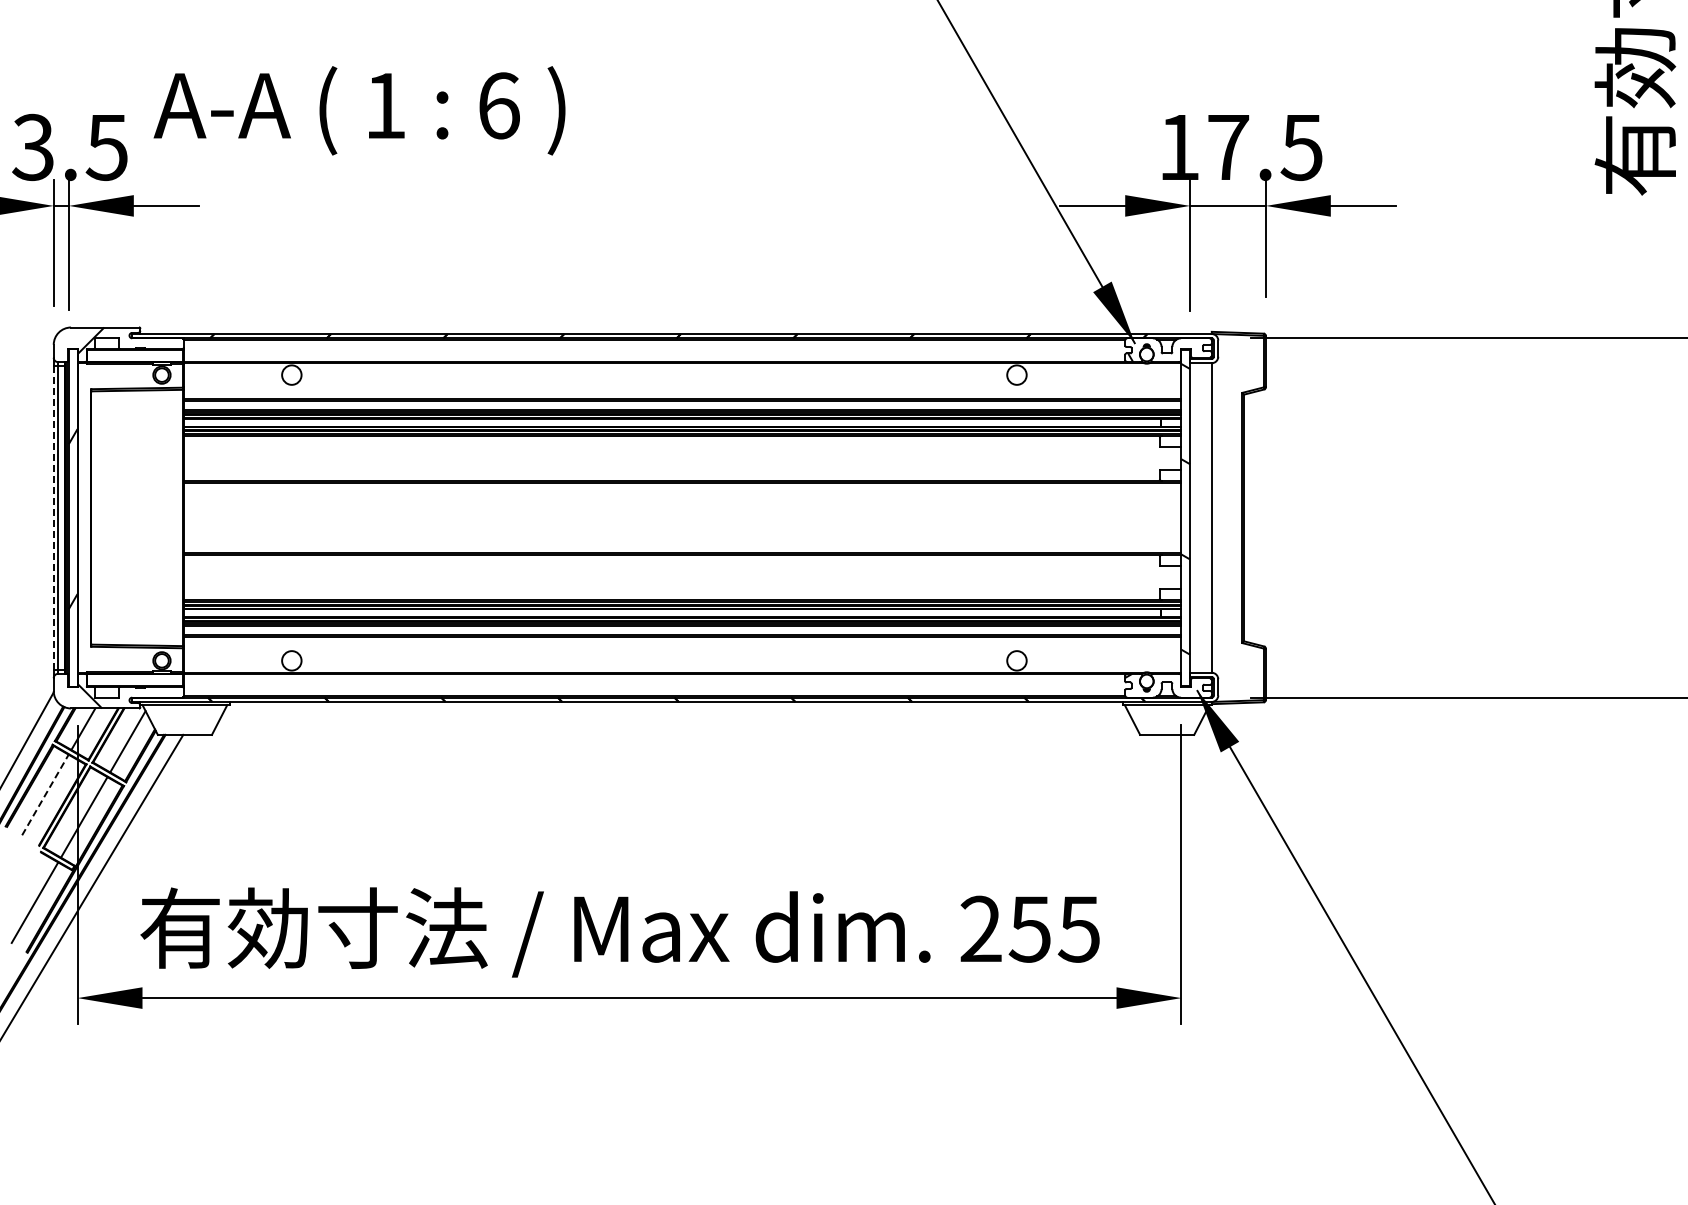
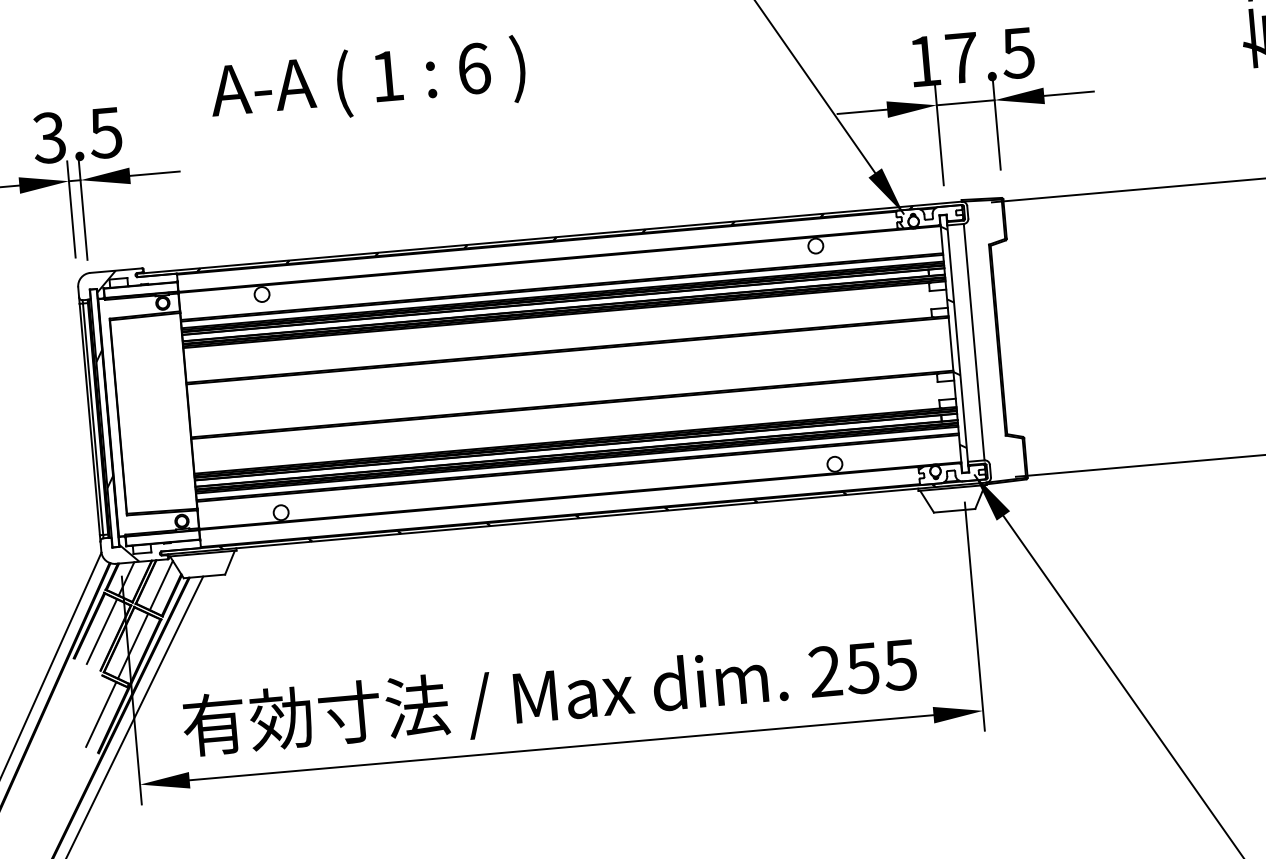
text: (359, 110) -> (367, 81), moved
line: (53, 517) -> (89, 419), dashed -> solid
line: (45, 795) -> (102, 632), dashed -> solid

